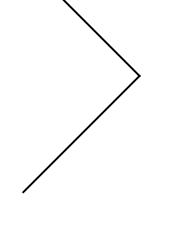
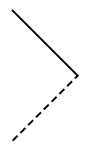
line: (82, 134) -> (45, 108), solid -> dashed

